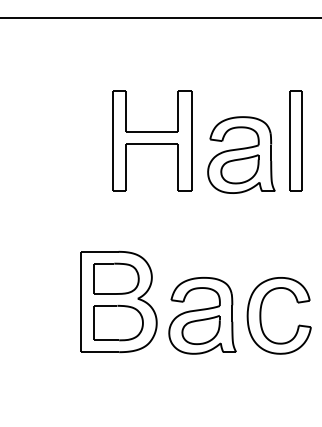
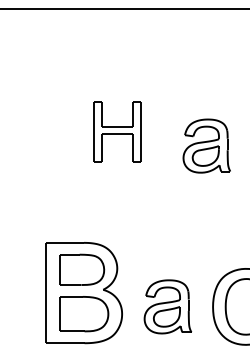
part: (152, 140) -> (117, 131), size x0.6
part: (241, 154) -> (206, 145), size x0.7
part: (202, 315) -> (167, 306), size x0.7

